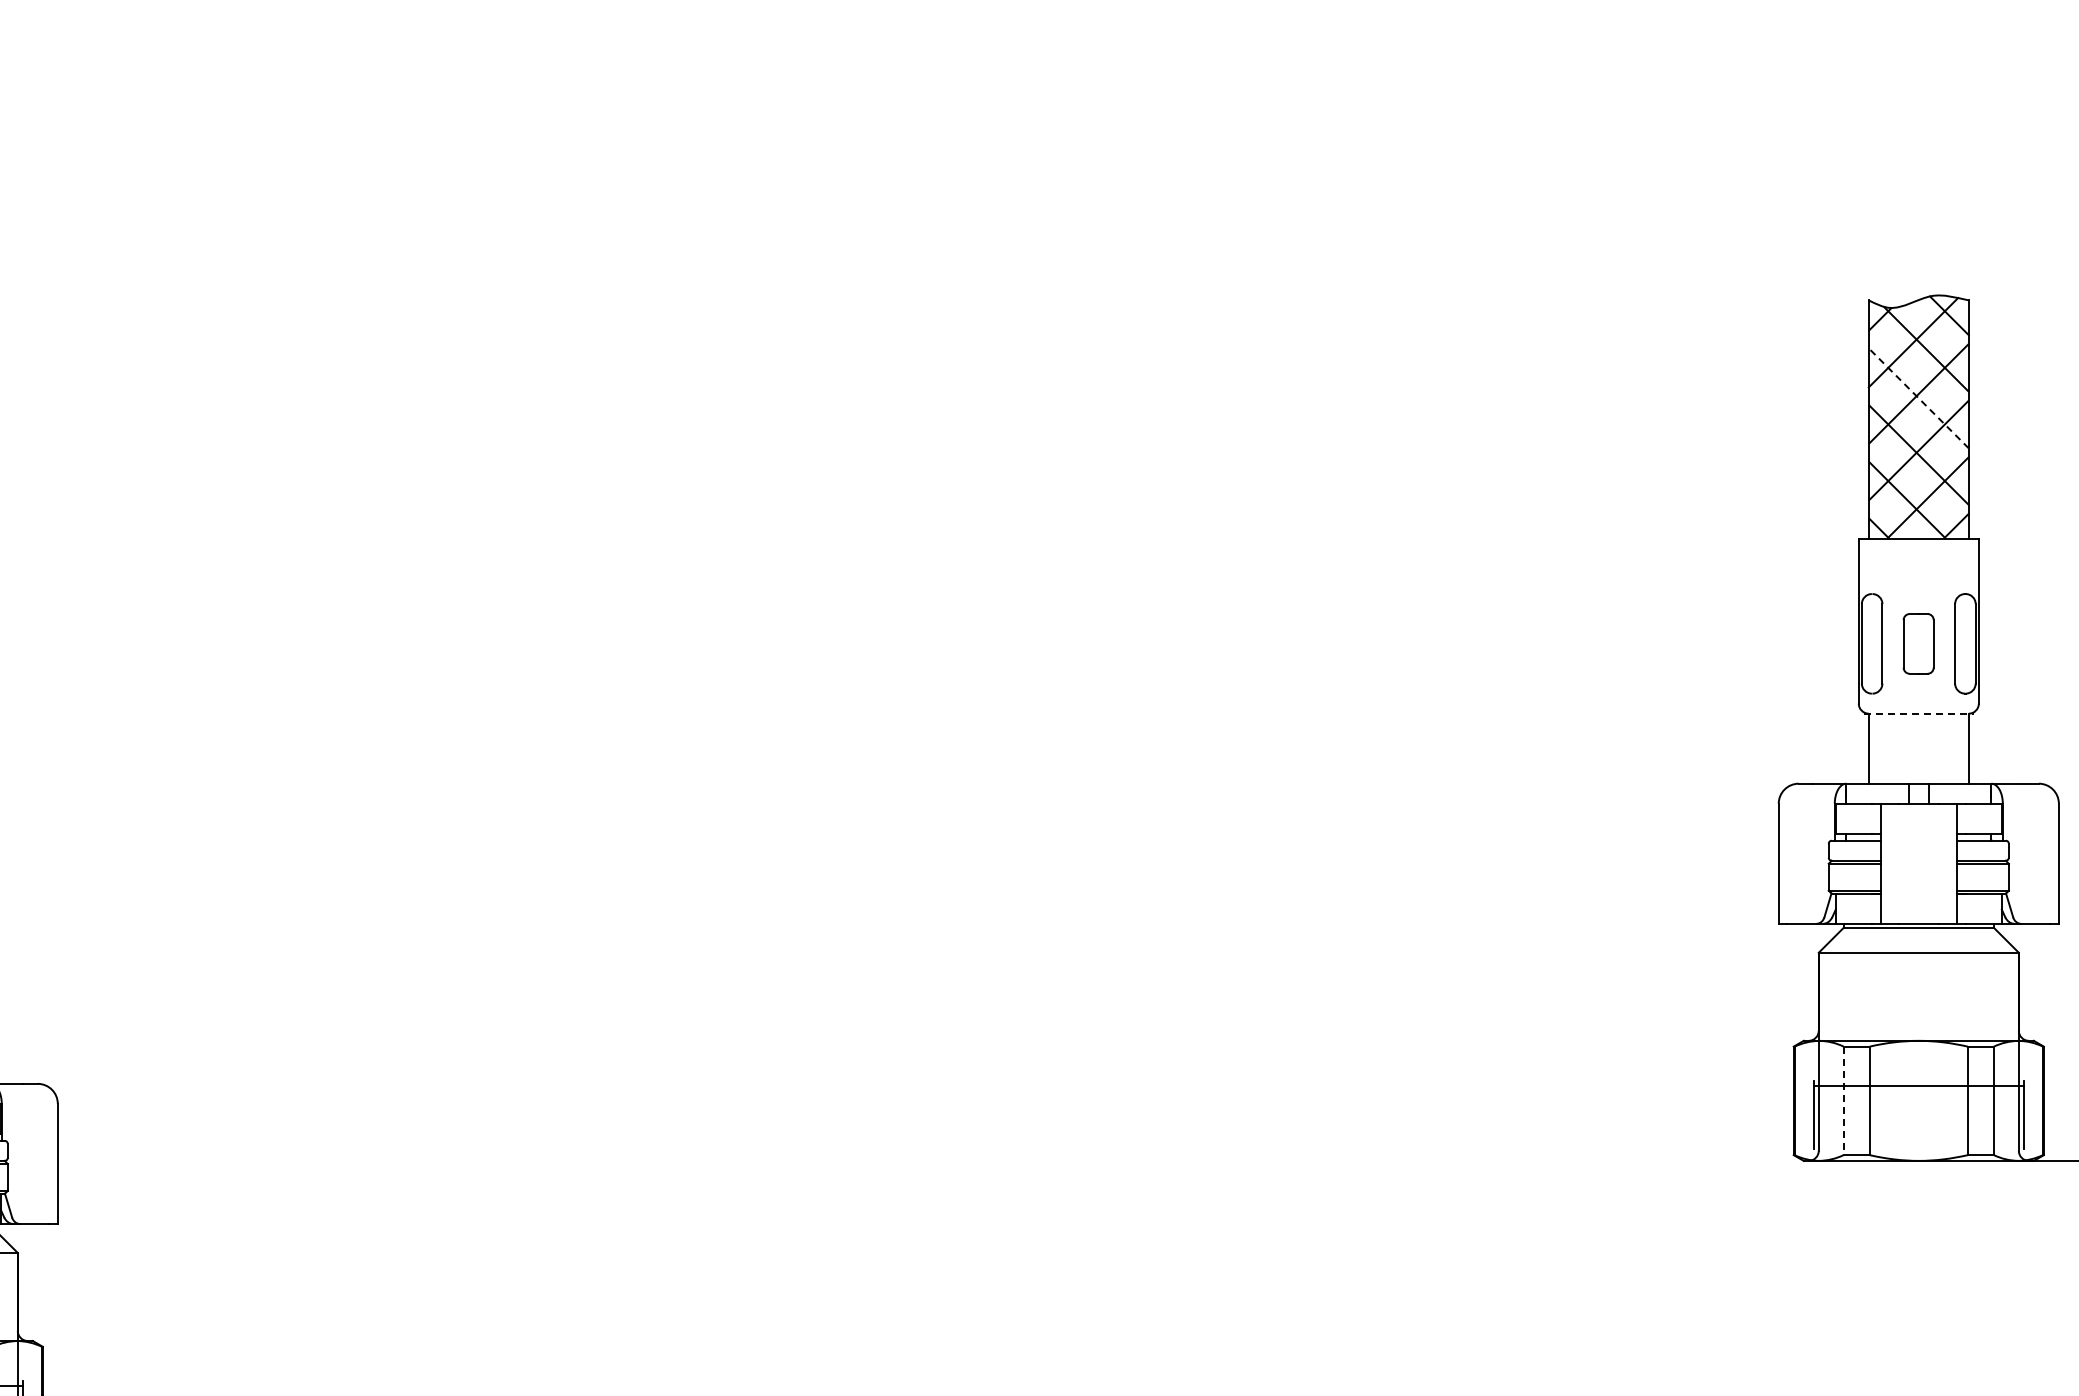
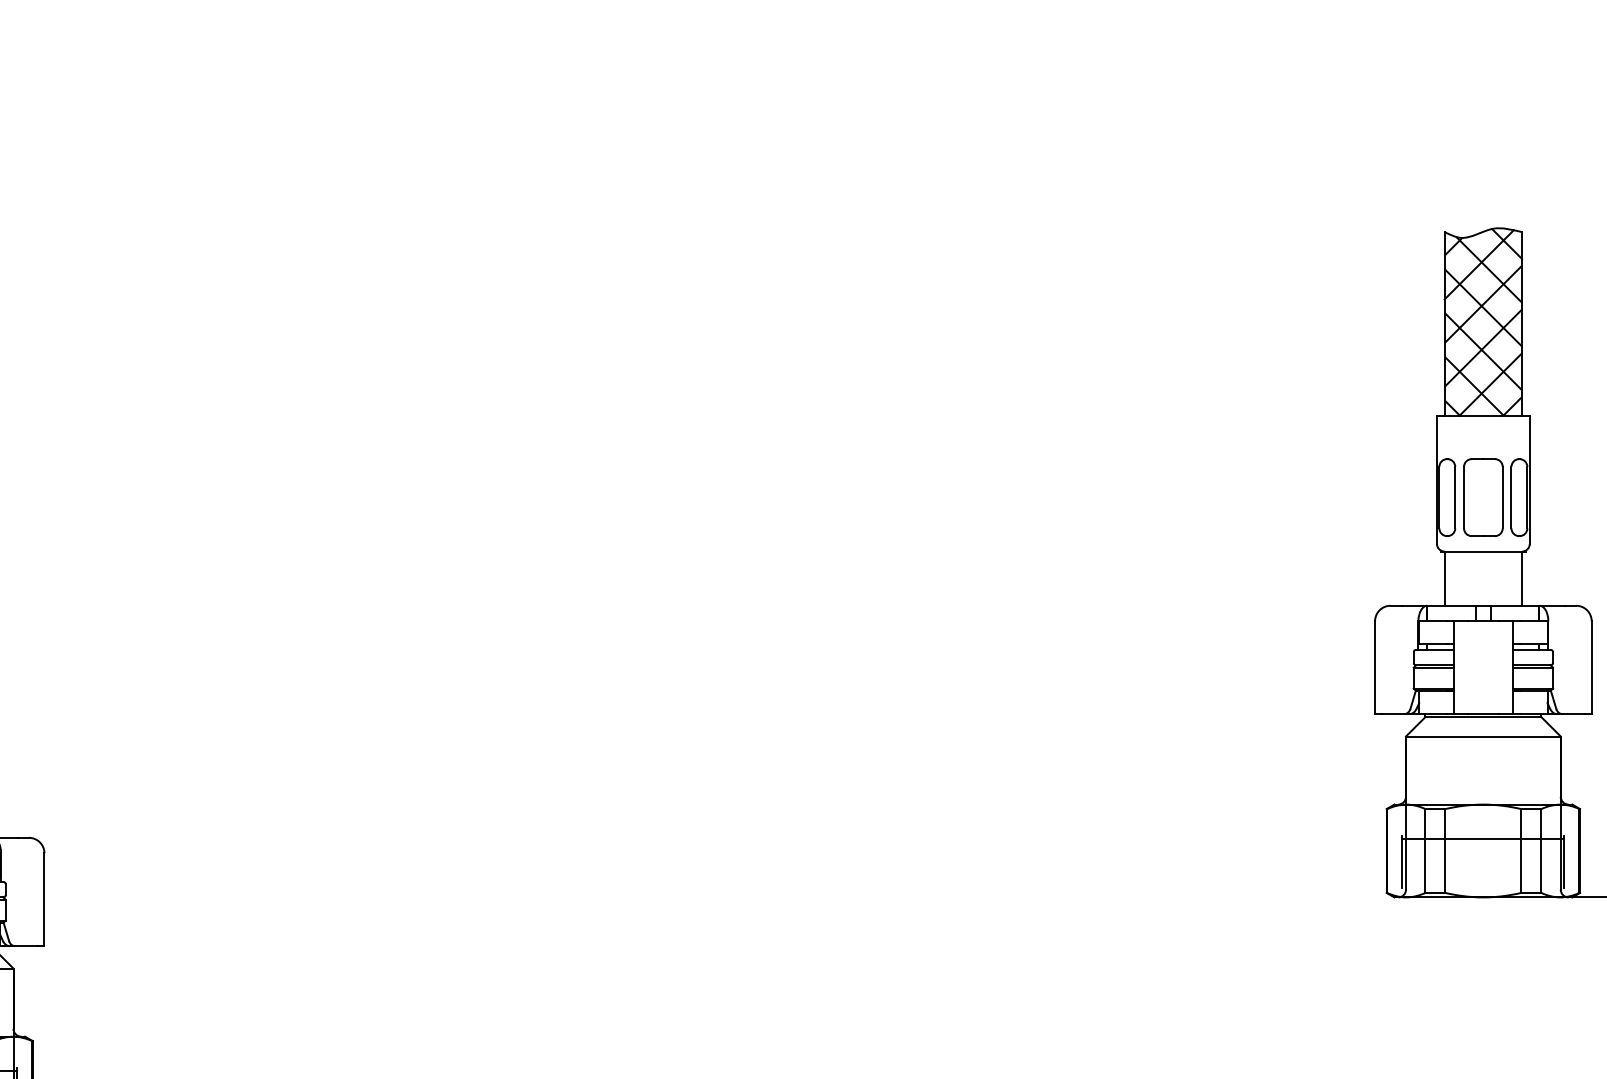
line: (1918, 398) -> (1483, 307), dashed -> solid
part: (1918, 643) -> (1483, 497), size x1.67
line: (1919, 713) -> (1483, 551), dashed -> solid
line: (1843, 1101) -> (1425, 851), dashed -> solid

